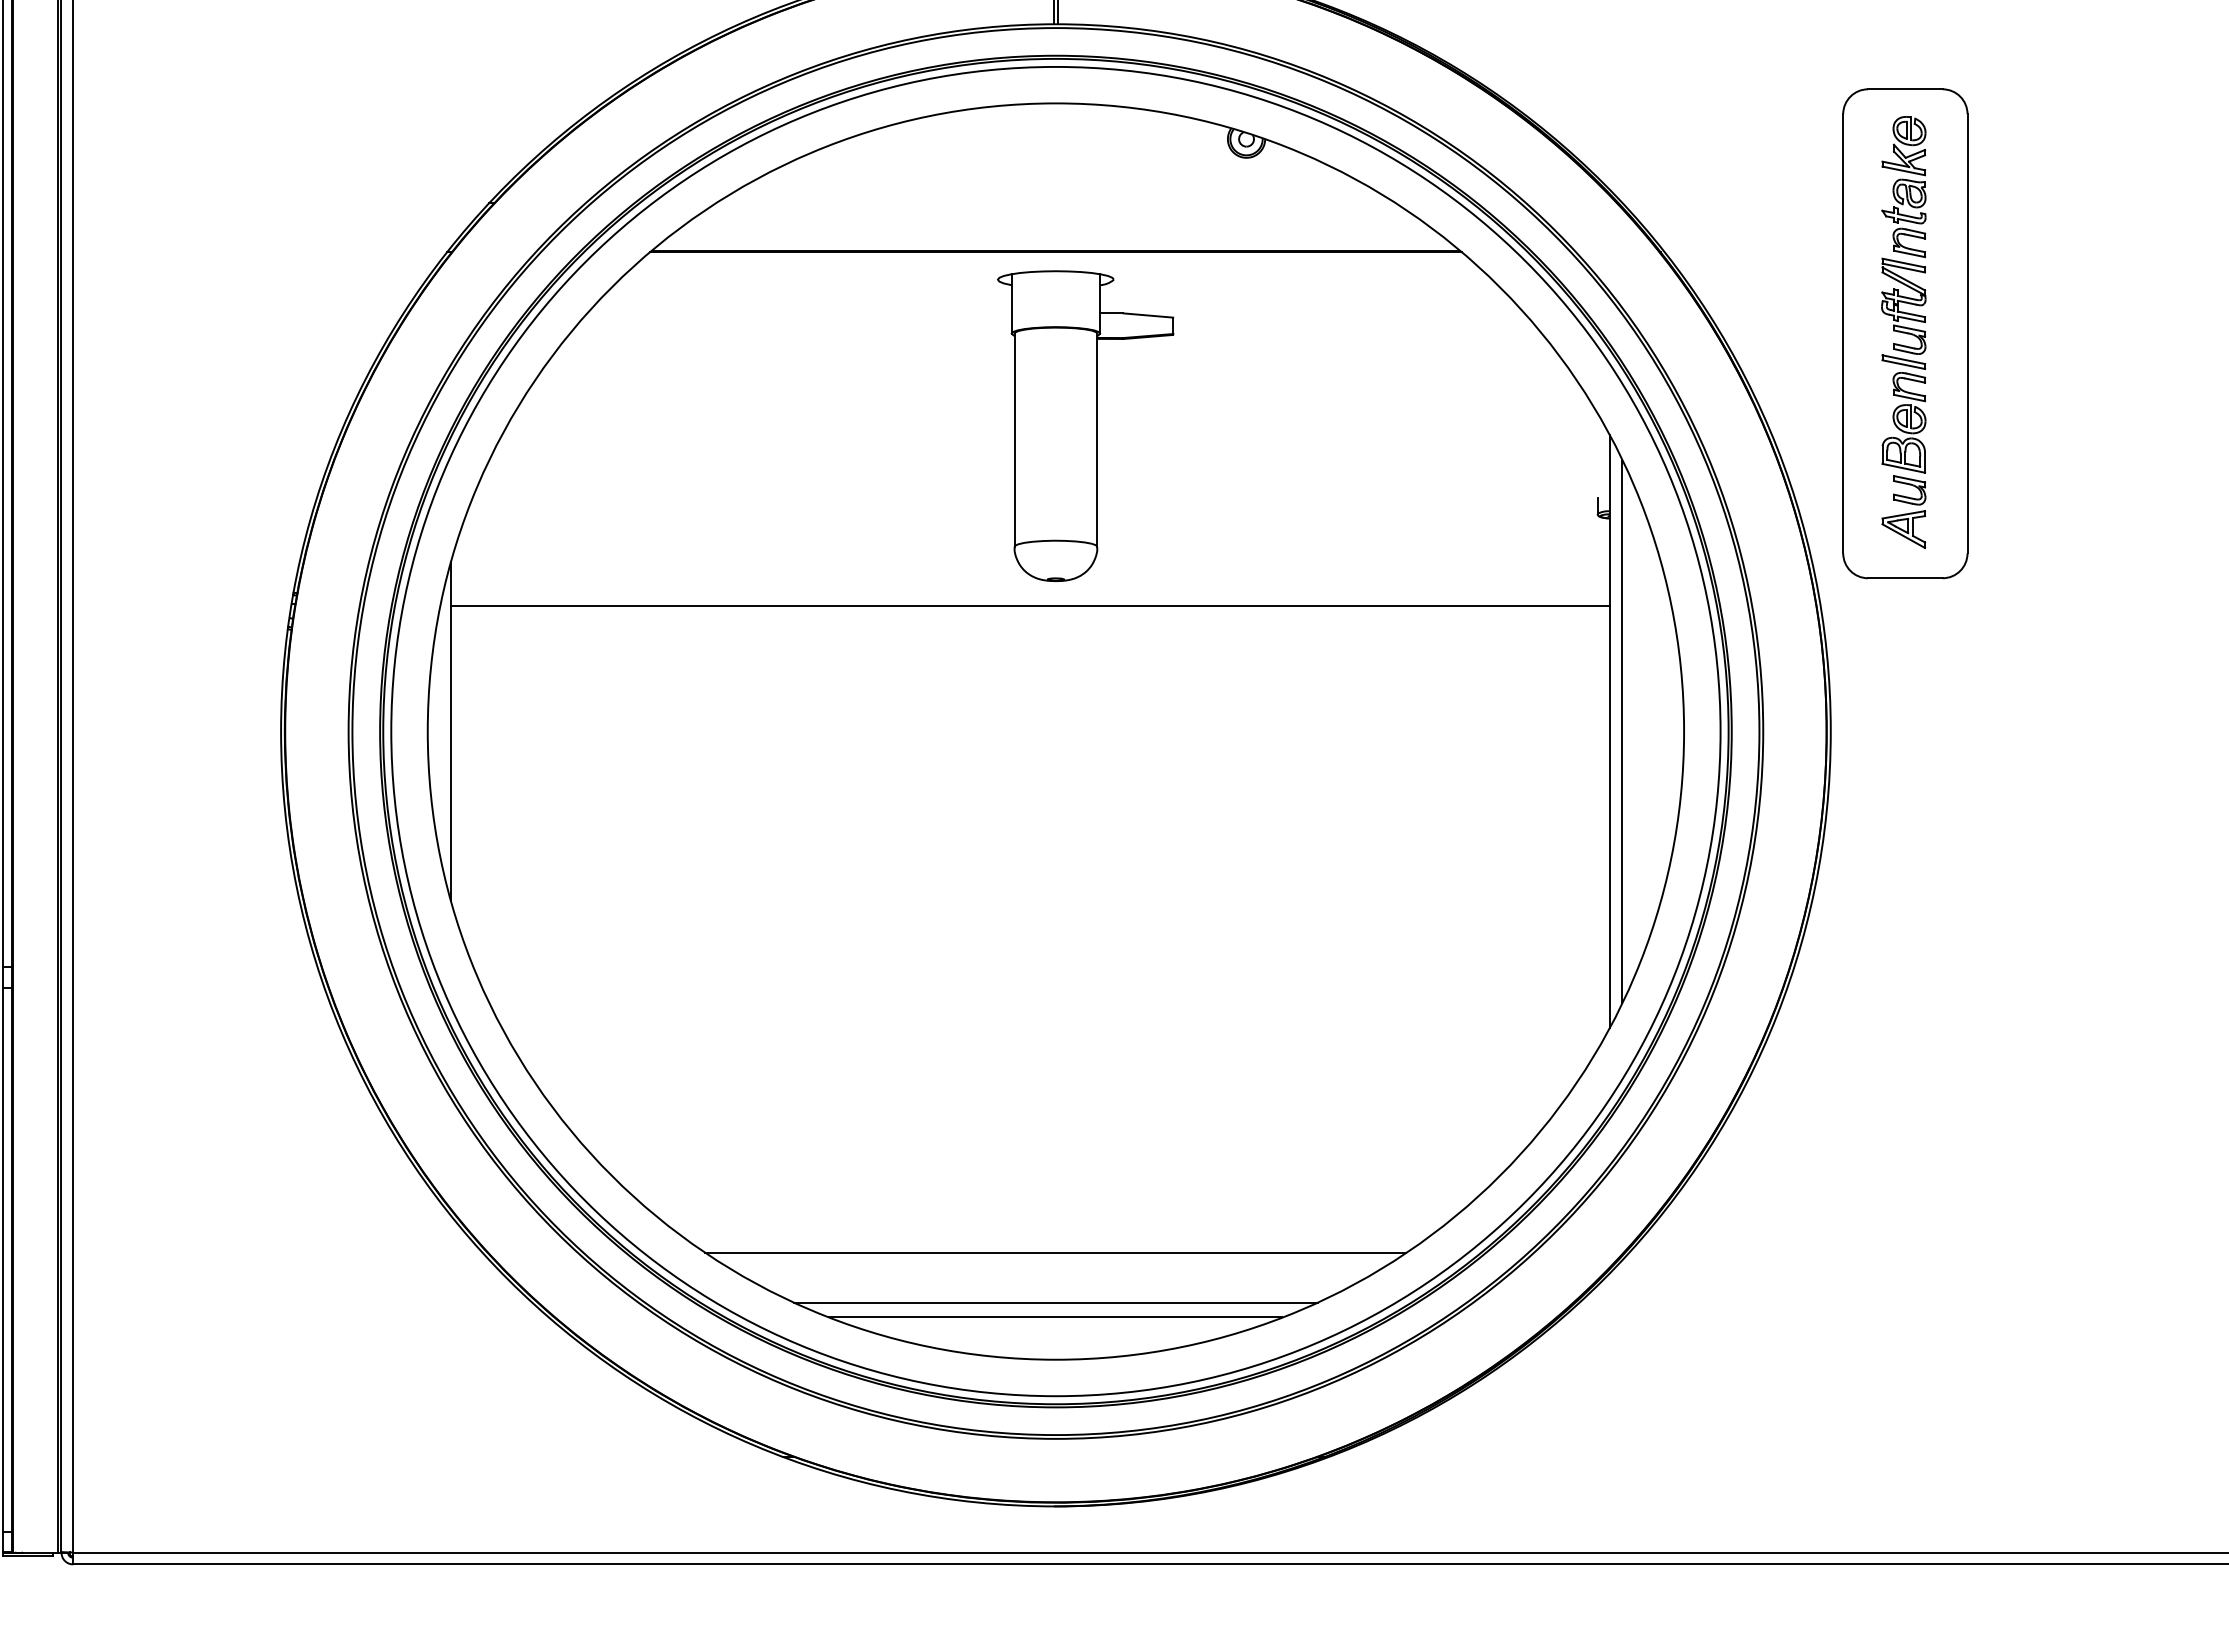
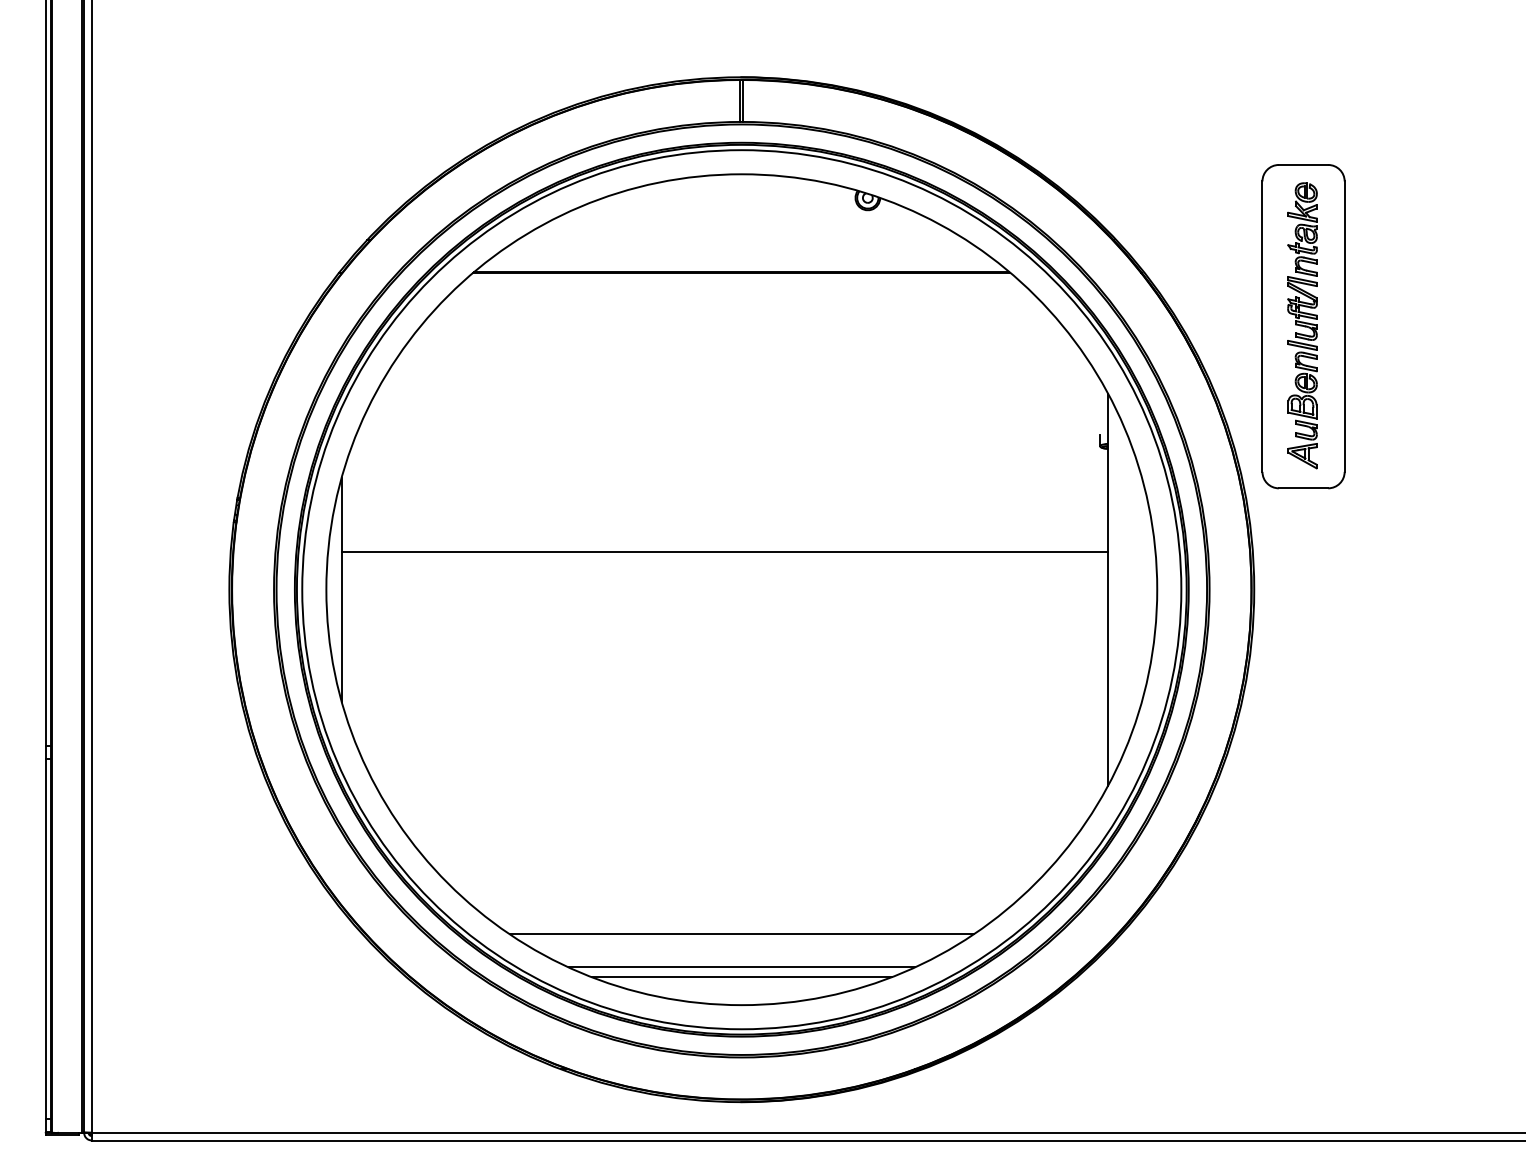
part: (1085, 425) -> (761, 387), removed
line: (1029, 605) -> (724, 551), moved
line: (1622, 731) -> (1116, 589), removed

